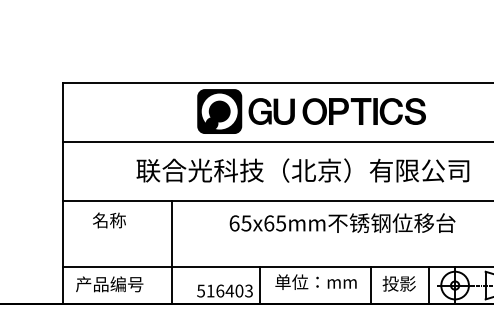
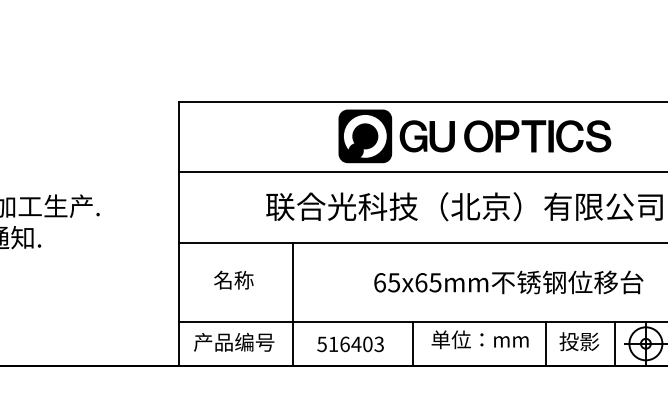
text: (109, 219) -> (233, 279), moved
text: (342, 223) -> (508, 282), moved
line: (172, 251) -> (292, 303), moved
text: (224, 291) -> (350, 344), moved

